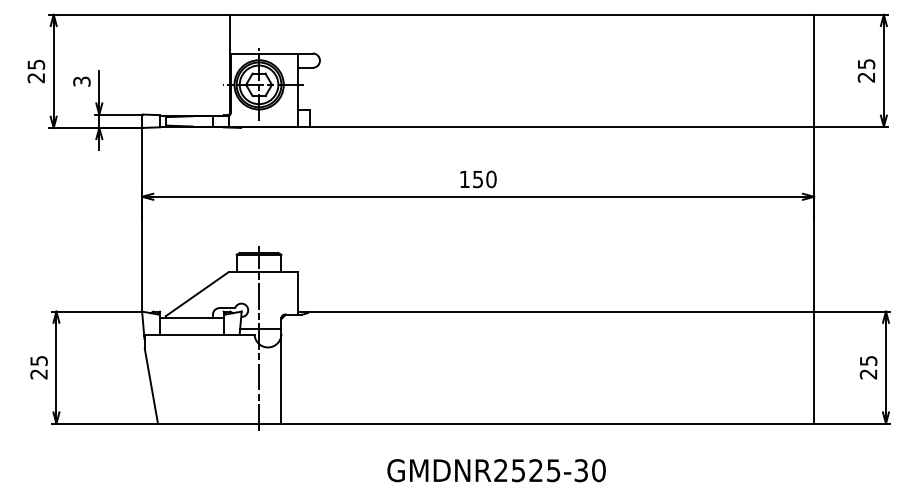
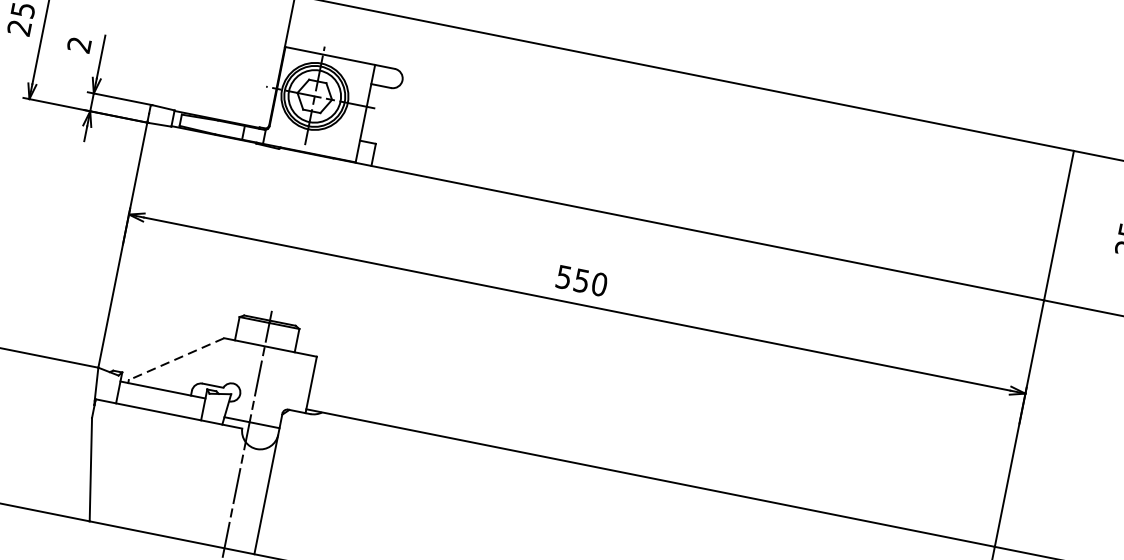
text: (81, 81) -> (78, 44), 3 -> 2
text: (464, 179) -> (563, 277), 150 -> 550
line: (196, 294) -> (175, 359), solid -> dashed

